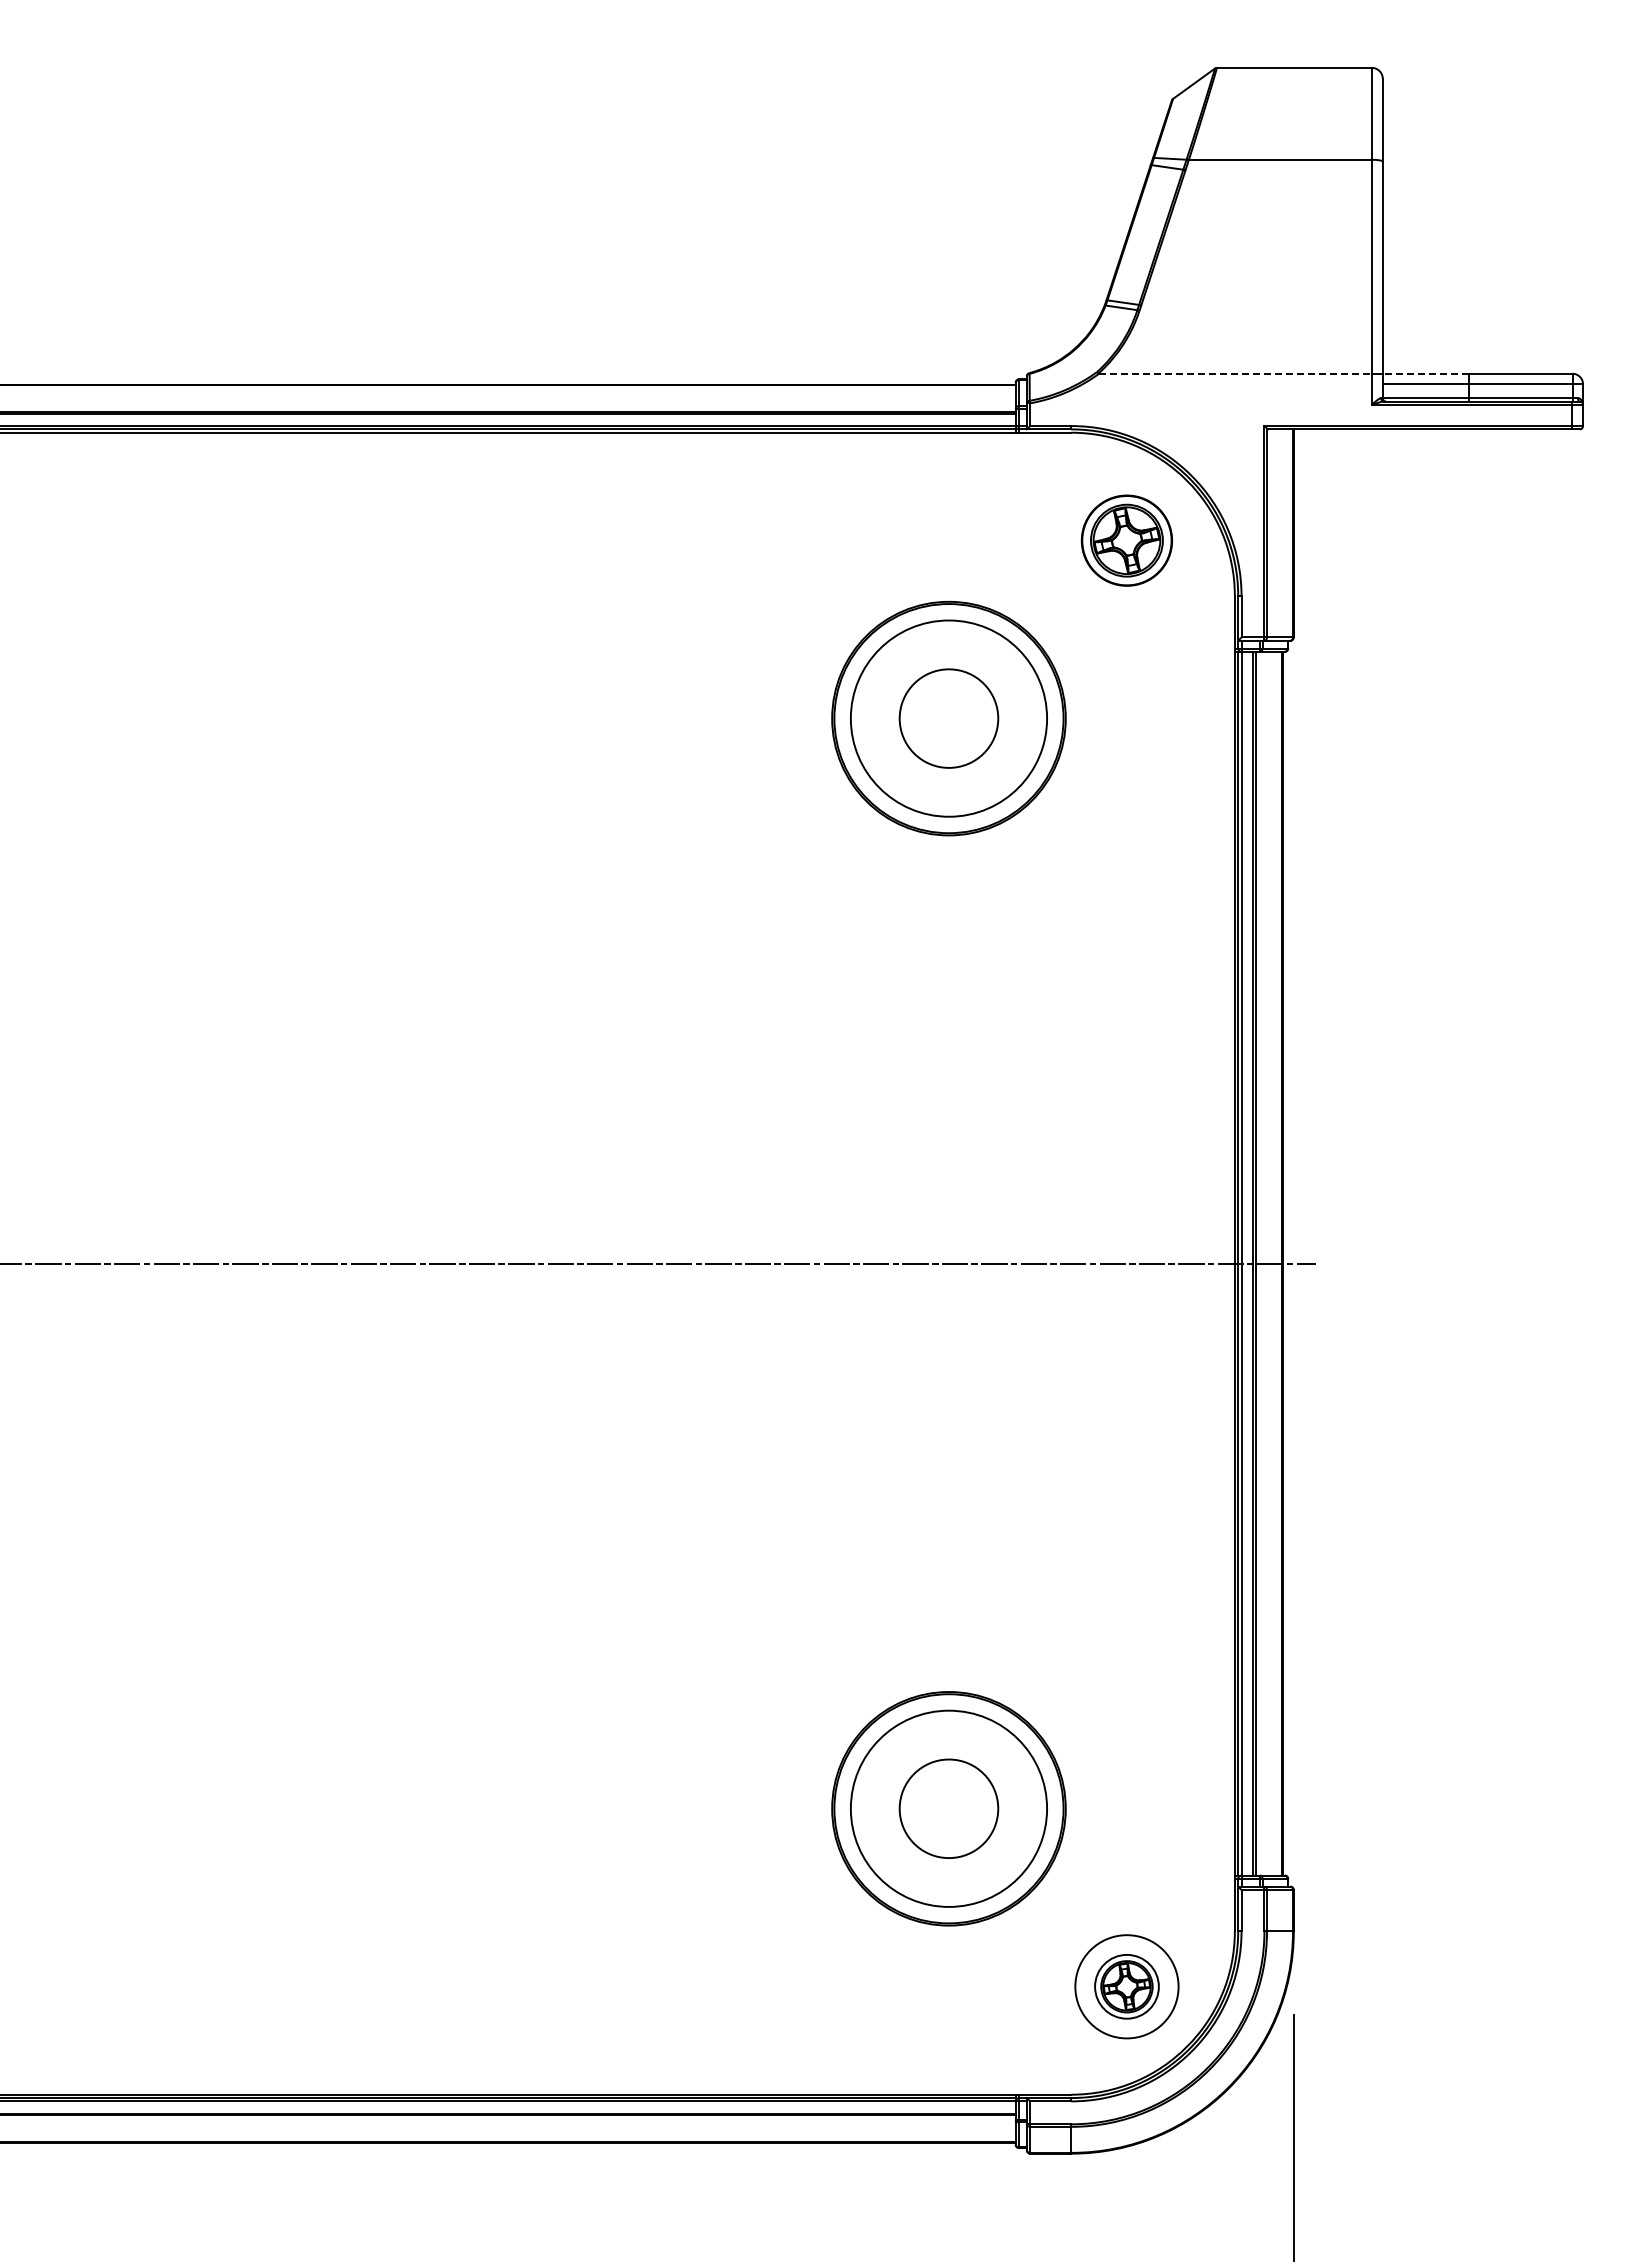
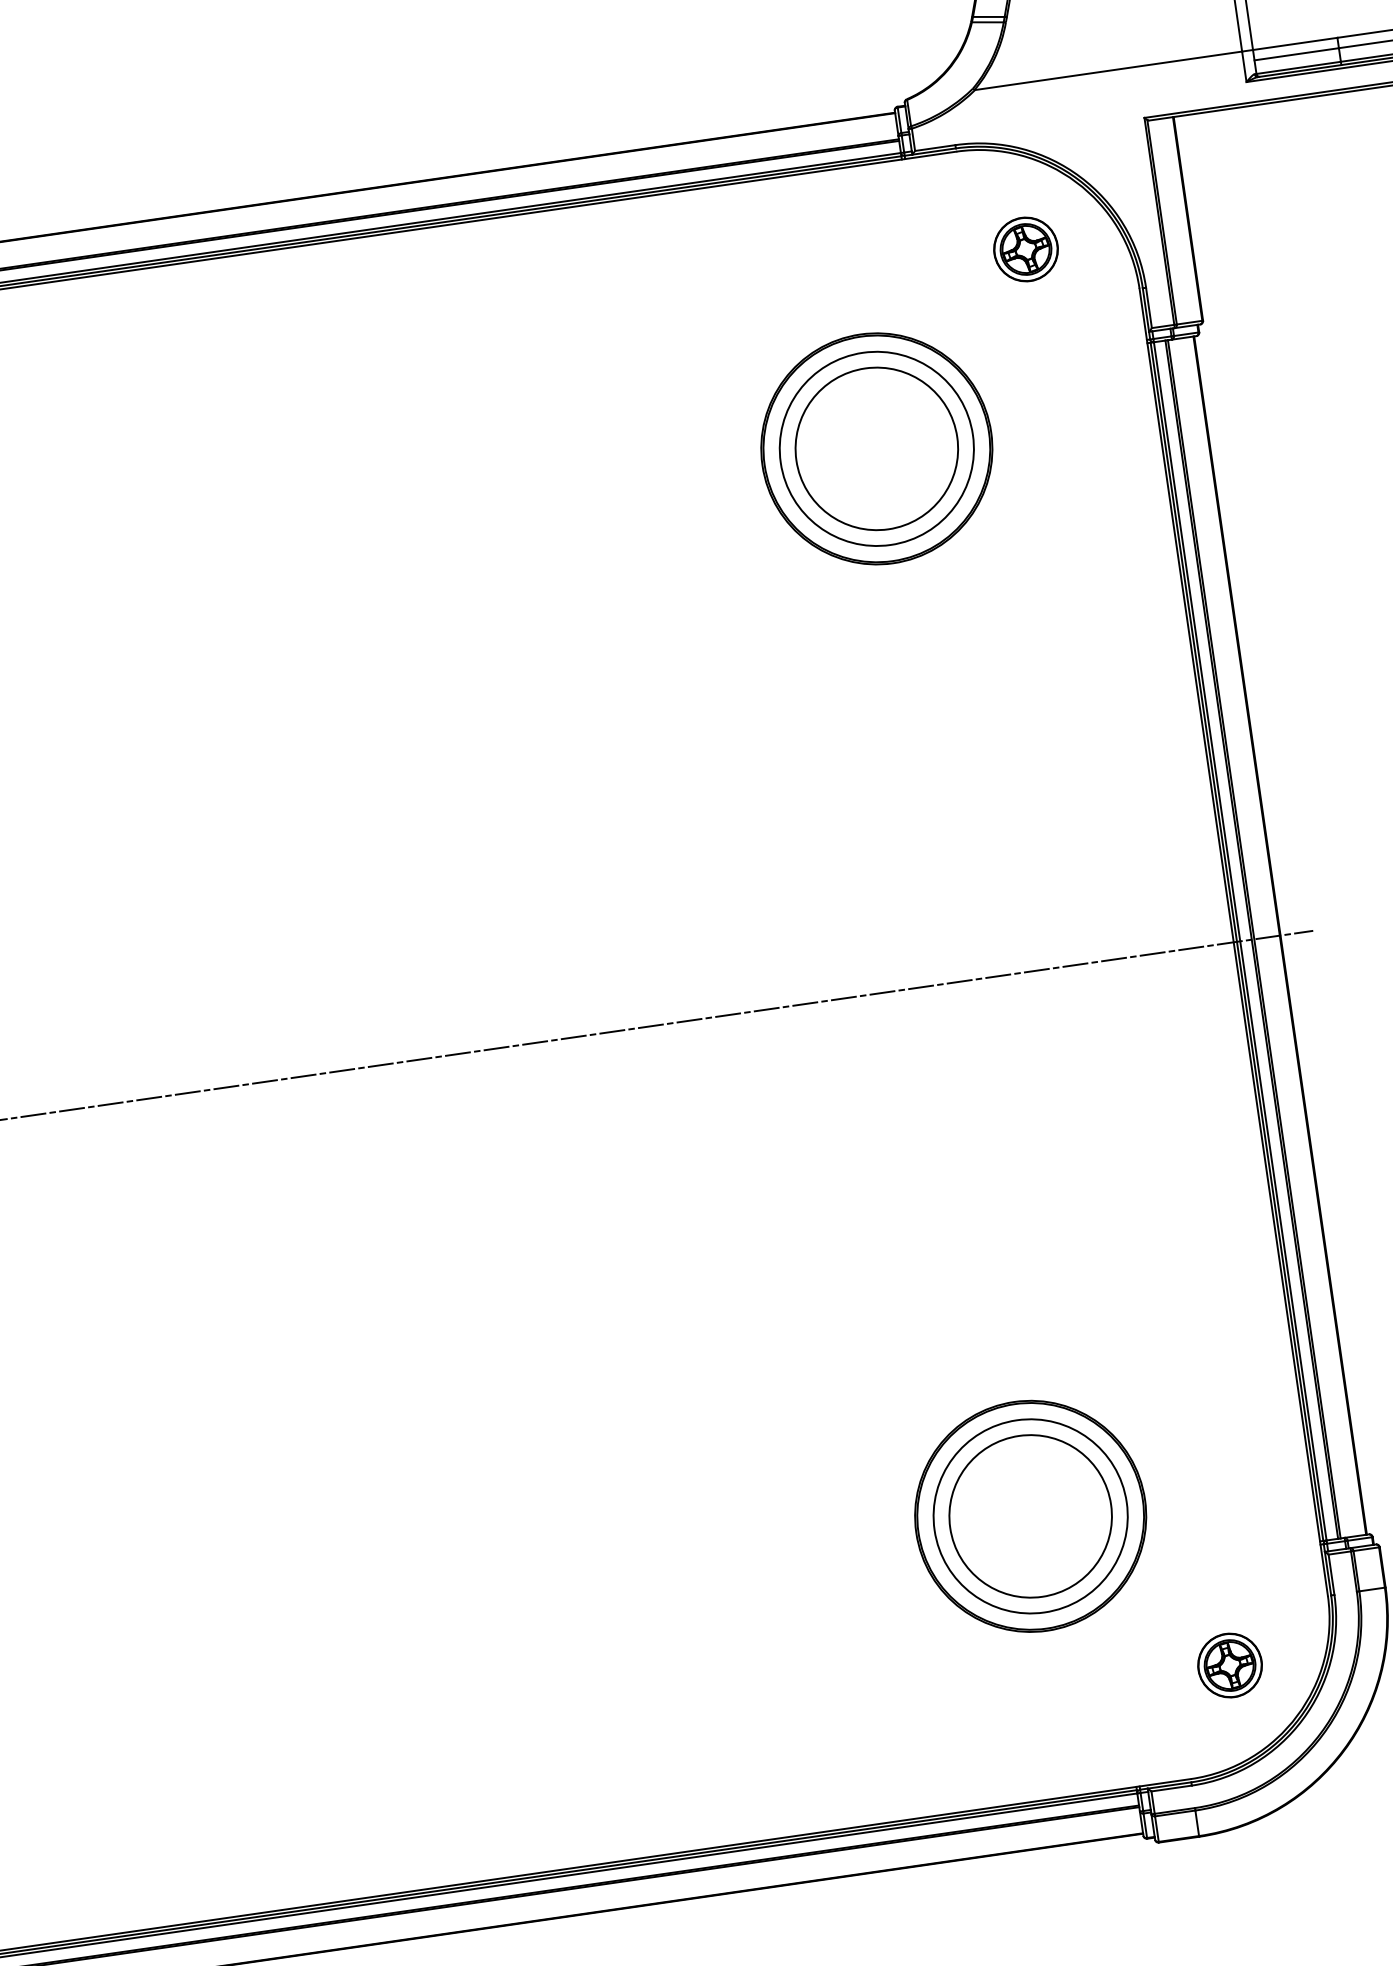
line: (1235, 373) -> (1108, 70), dashed -> solid
line: (1425, 373) -> (1294, 43), dashed -> solid
part: (1126, 540) -> (1025, 249), size x0.71
circle: (948, 718) -> (876, 448), size x1.67
circle: (948, 1808) -> (1030, 1516), size x1.67
circle: (1126, 1986) -> (1229, 1665), size x0.62

